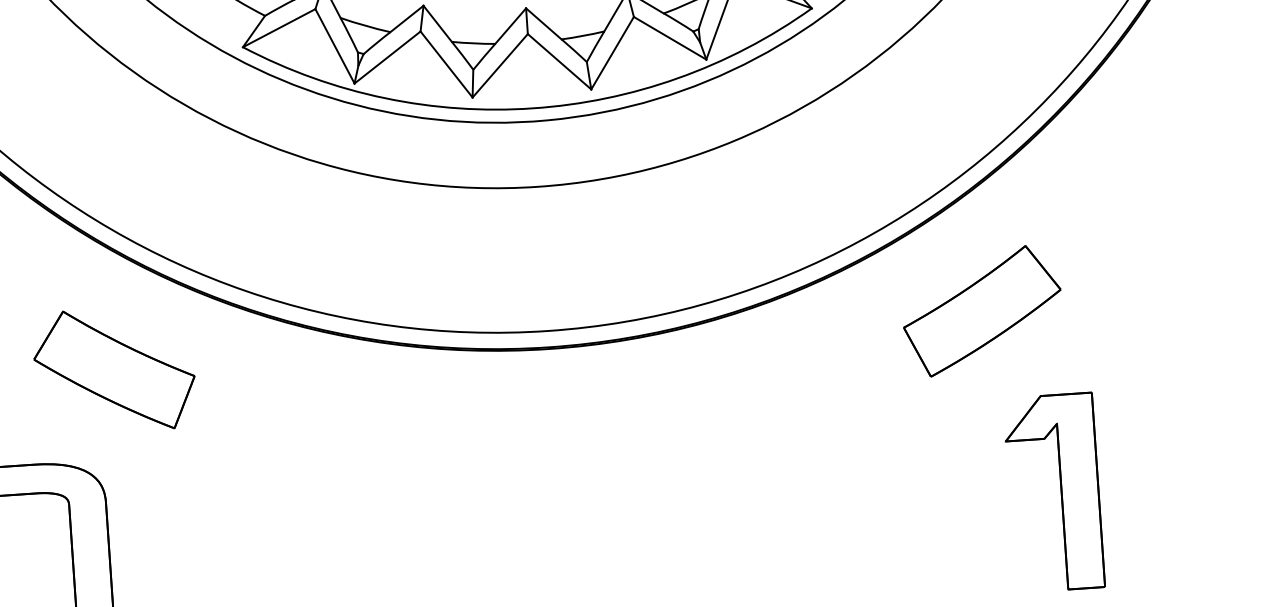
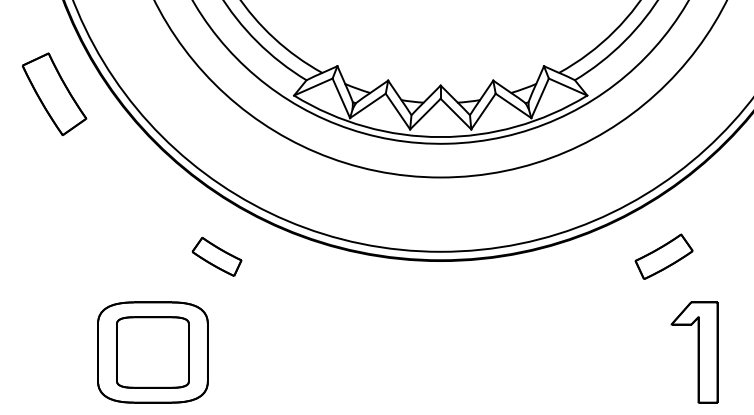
part: (980, 310) -> (663, 256), size x0.7
part: (113, 369) -> (216, 256), size x0.6

